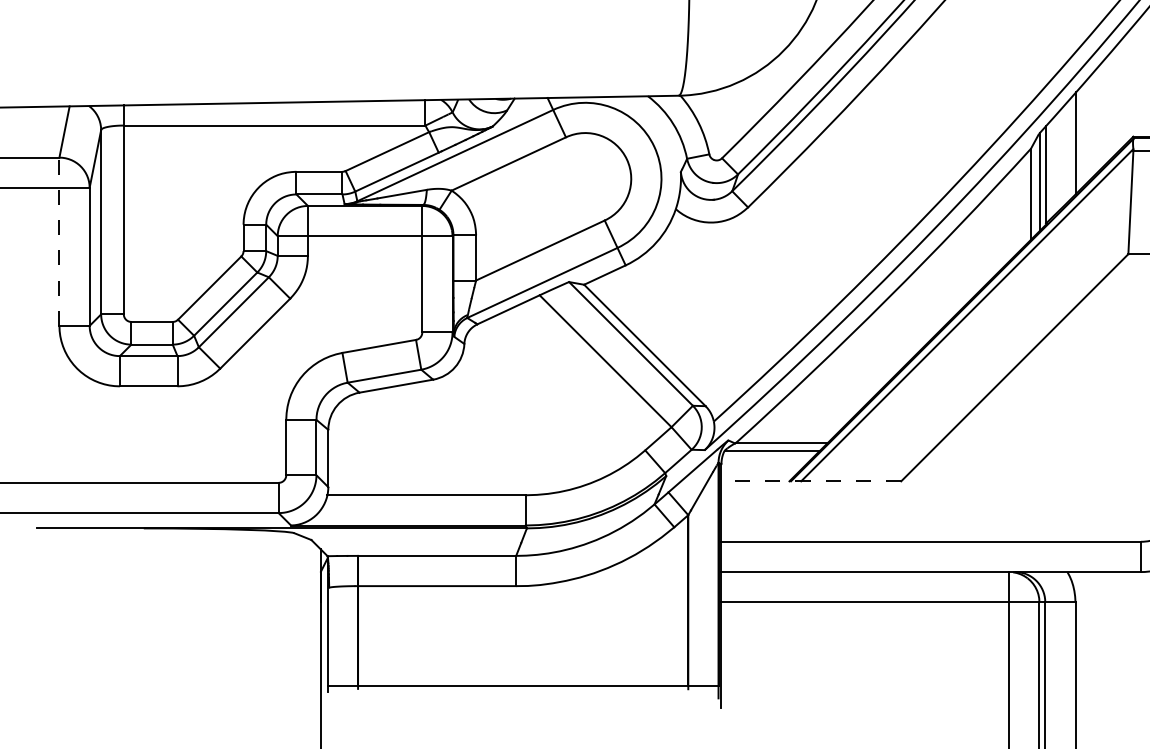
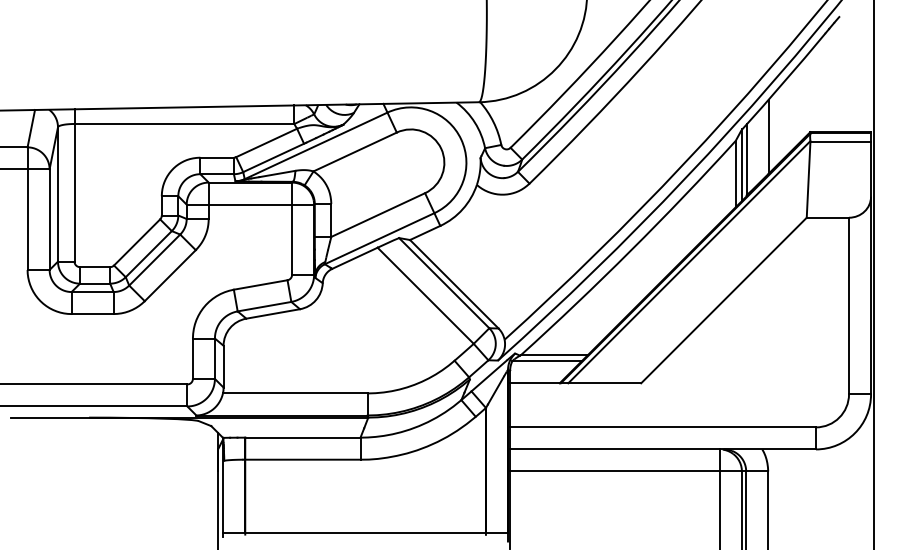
line: (59, 241) -> (27, 208), dashed -> solid
line: (811, 481) -> (575, 383), dashed -> solid

